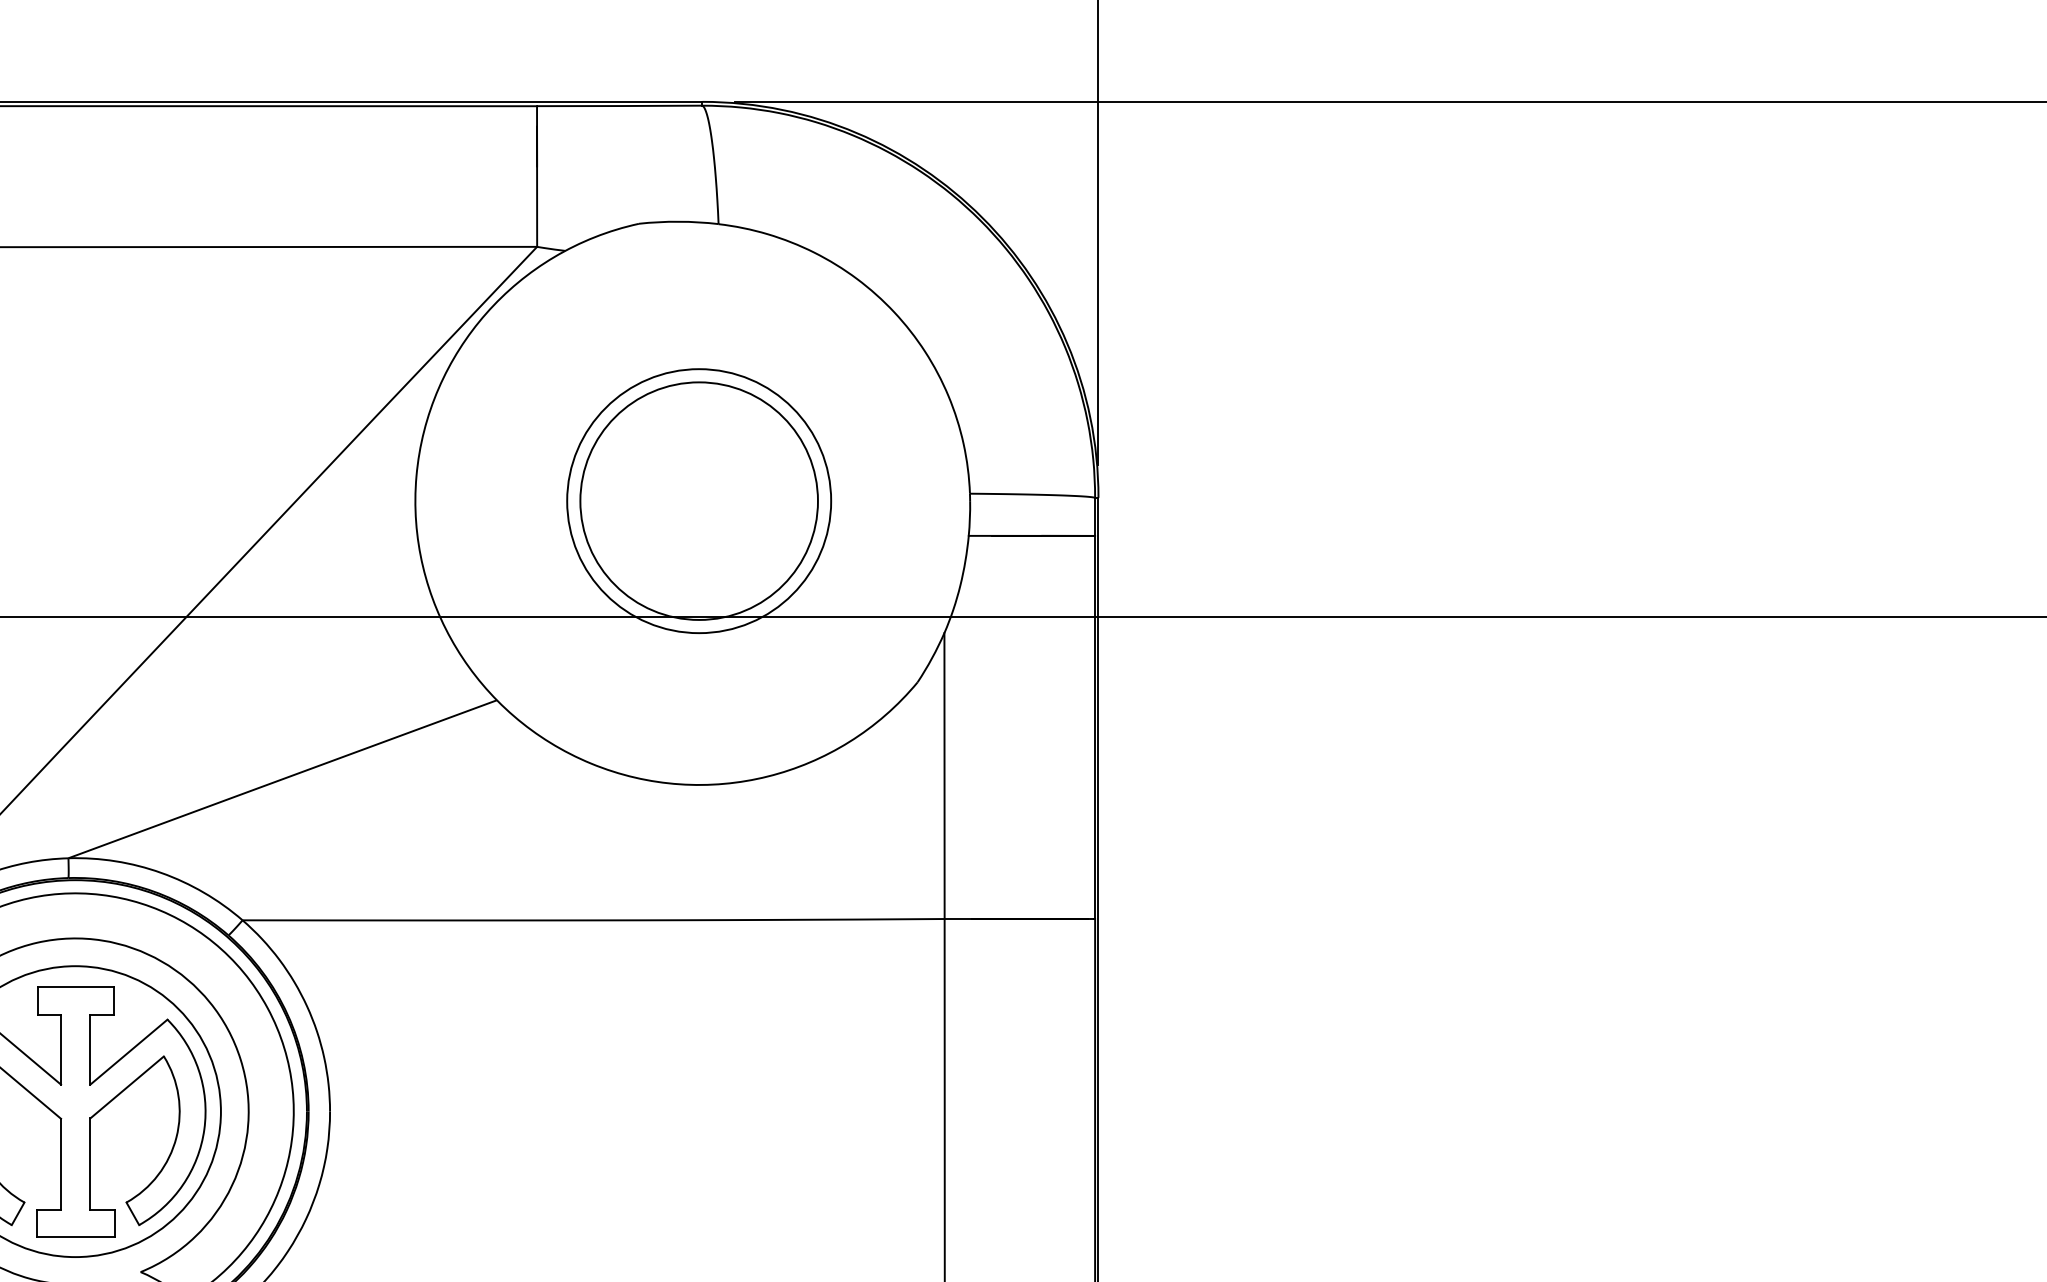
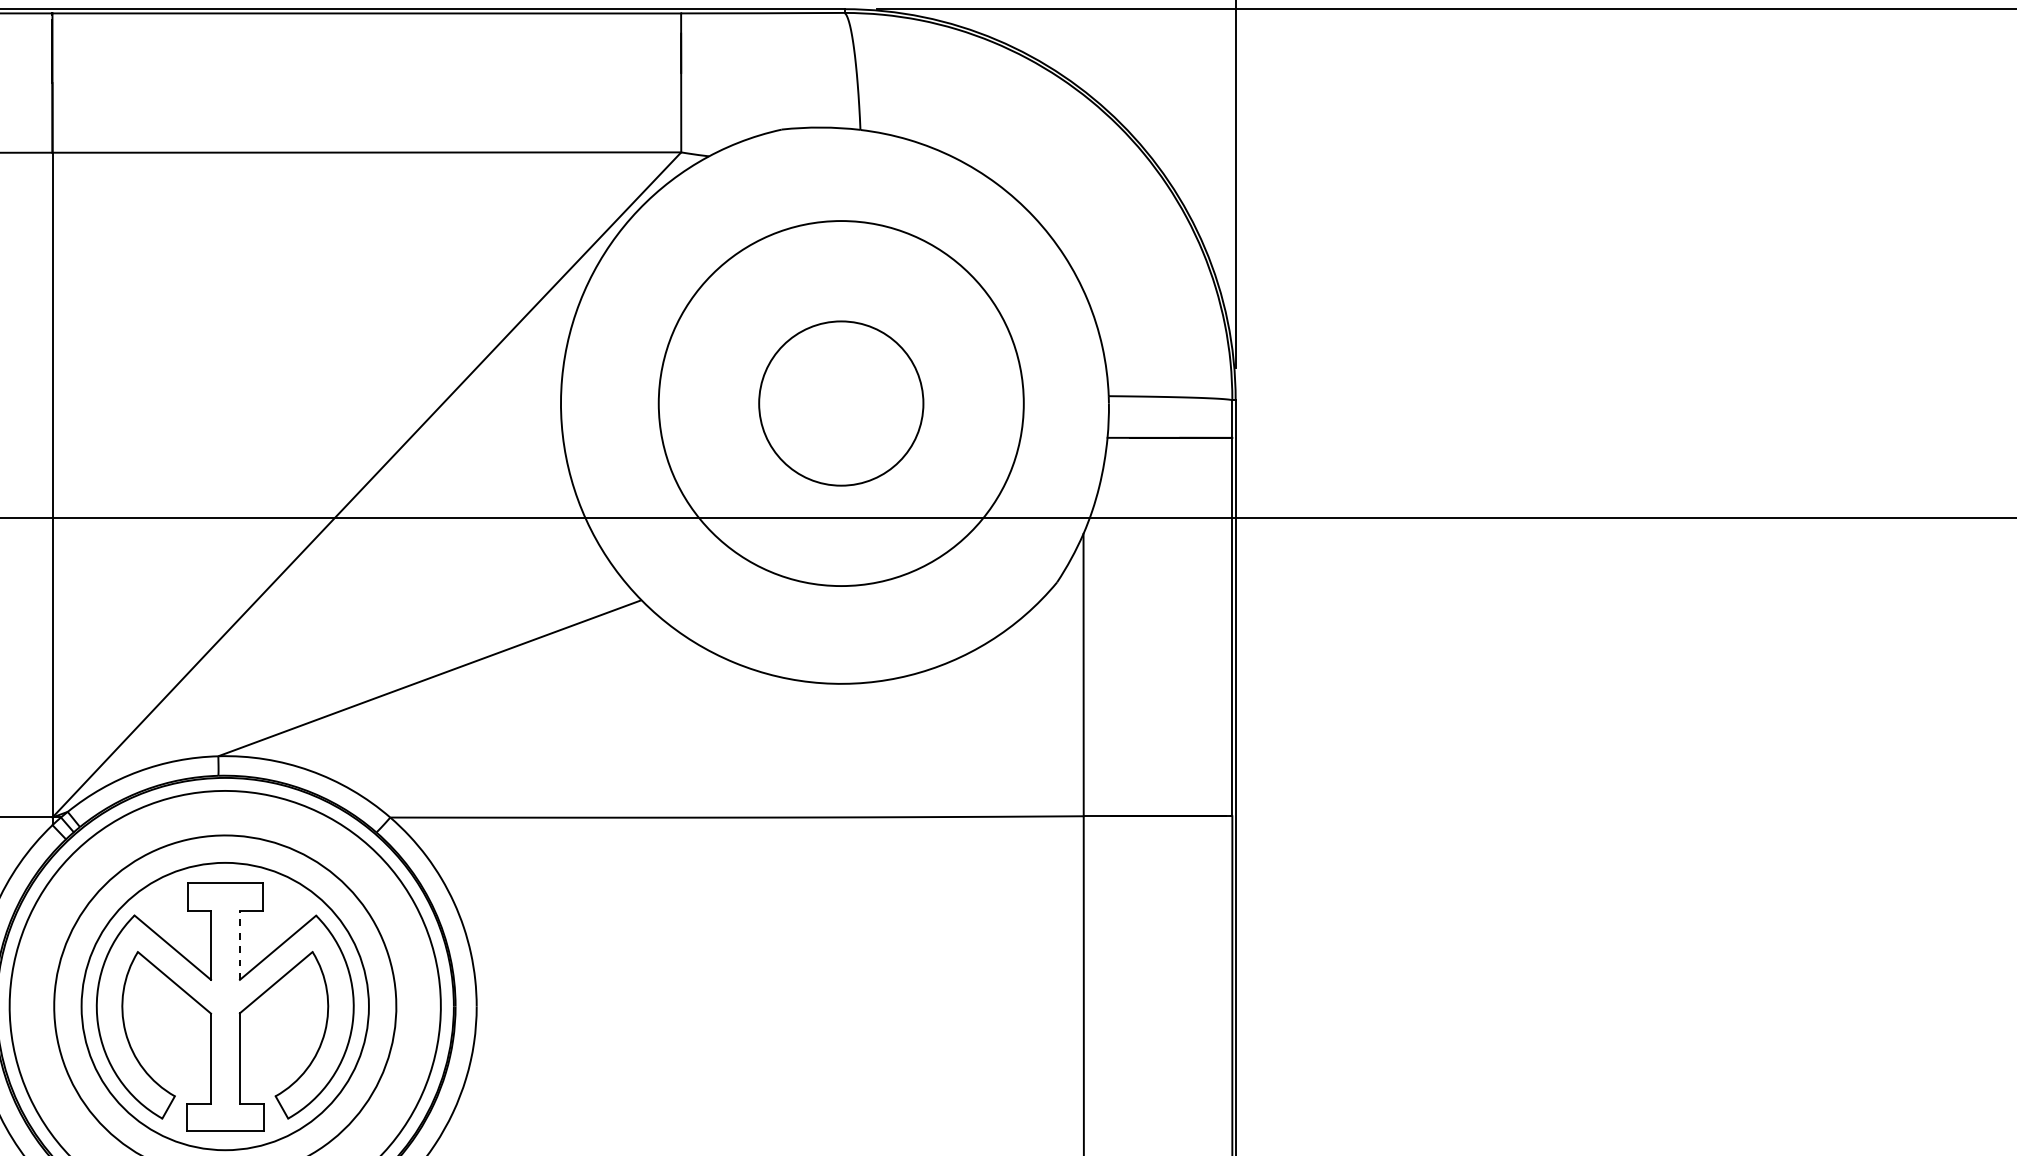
circle: (698, 500) -> (840, 402), size x0.7
circle: (699, 501) -> (841, 403), size x1.4
line: (90, 1049) -> (240, 945), solid -> dashed

